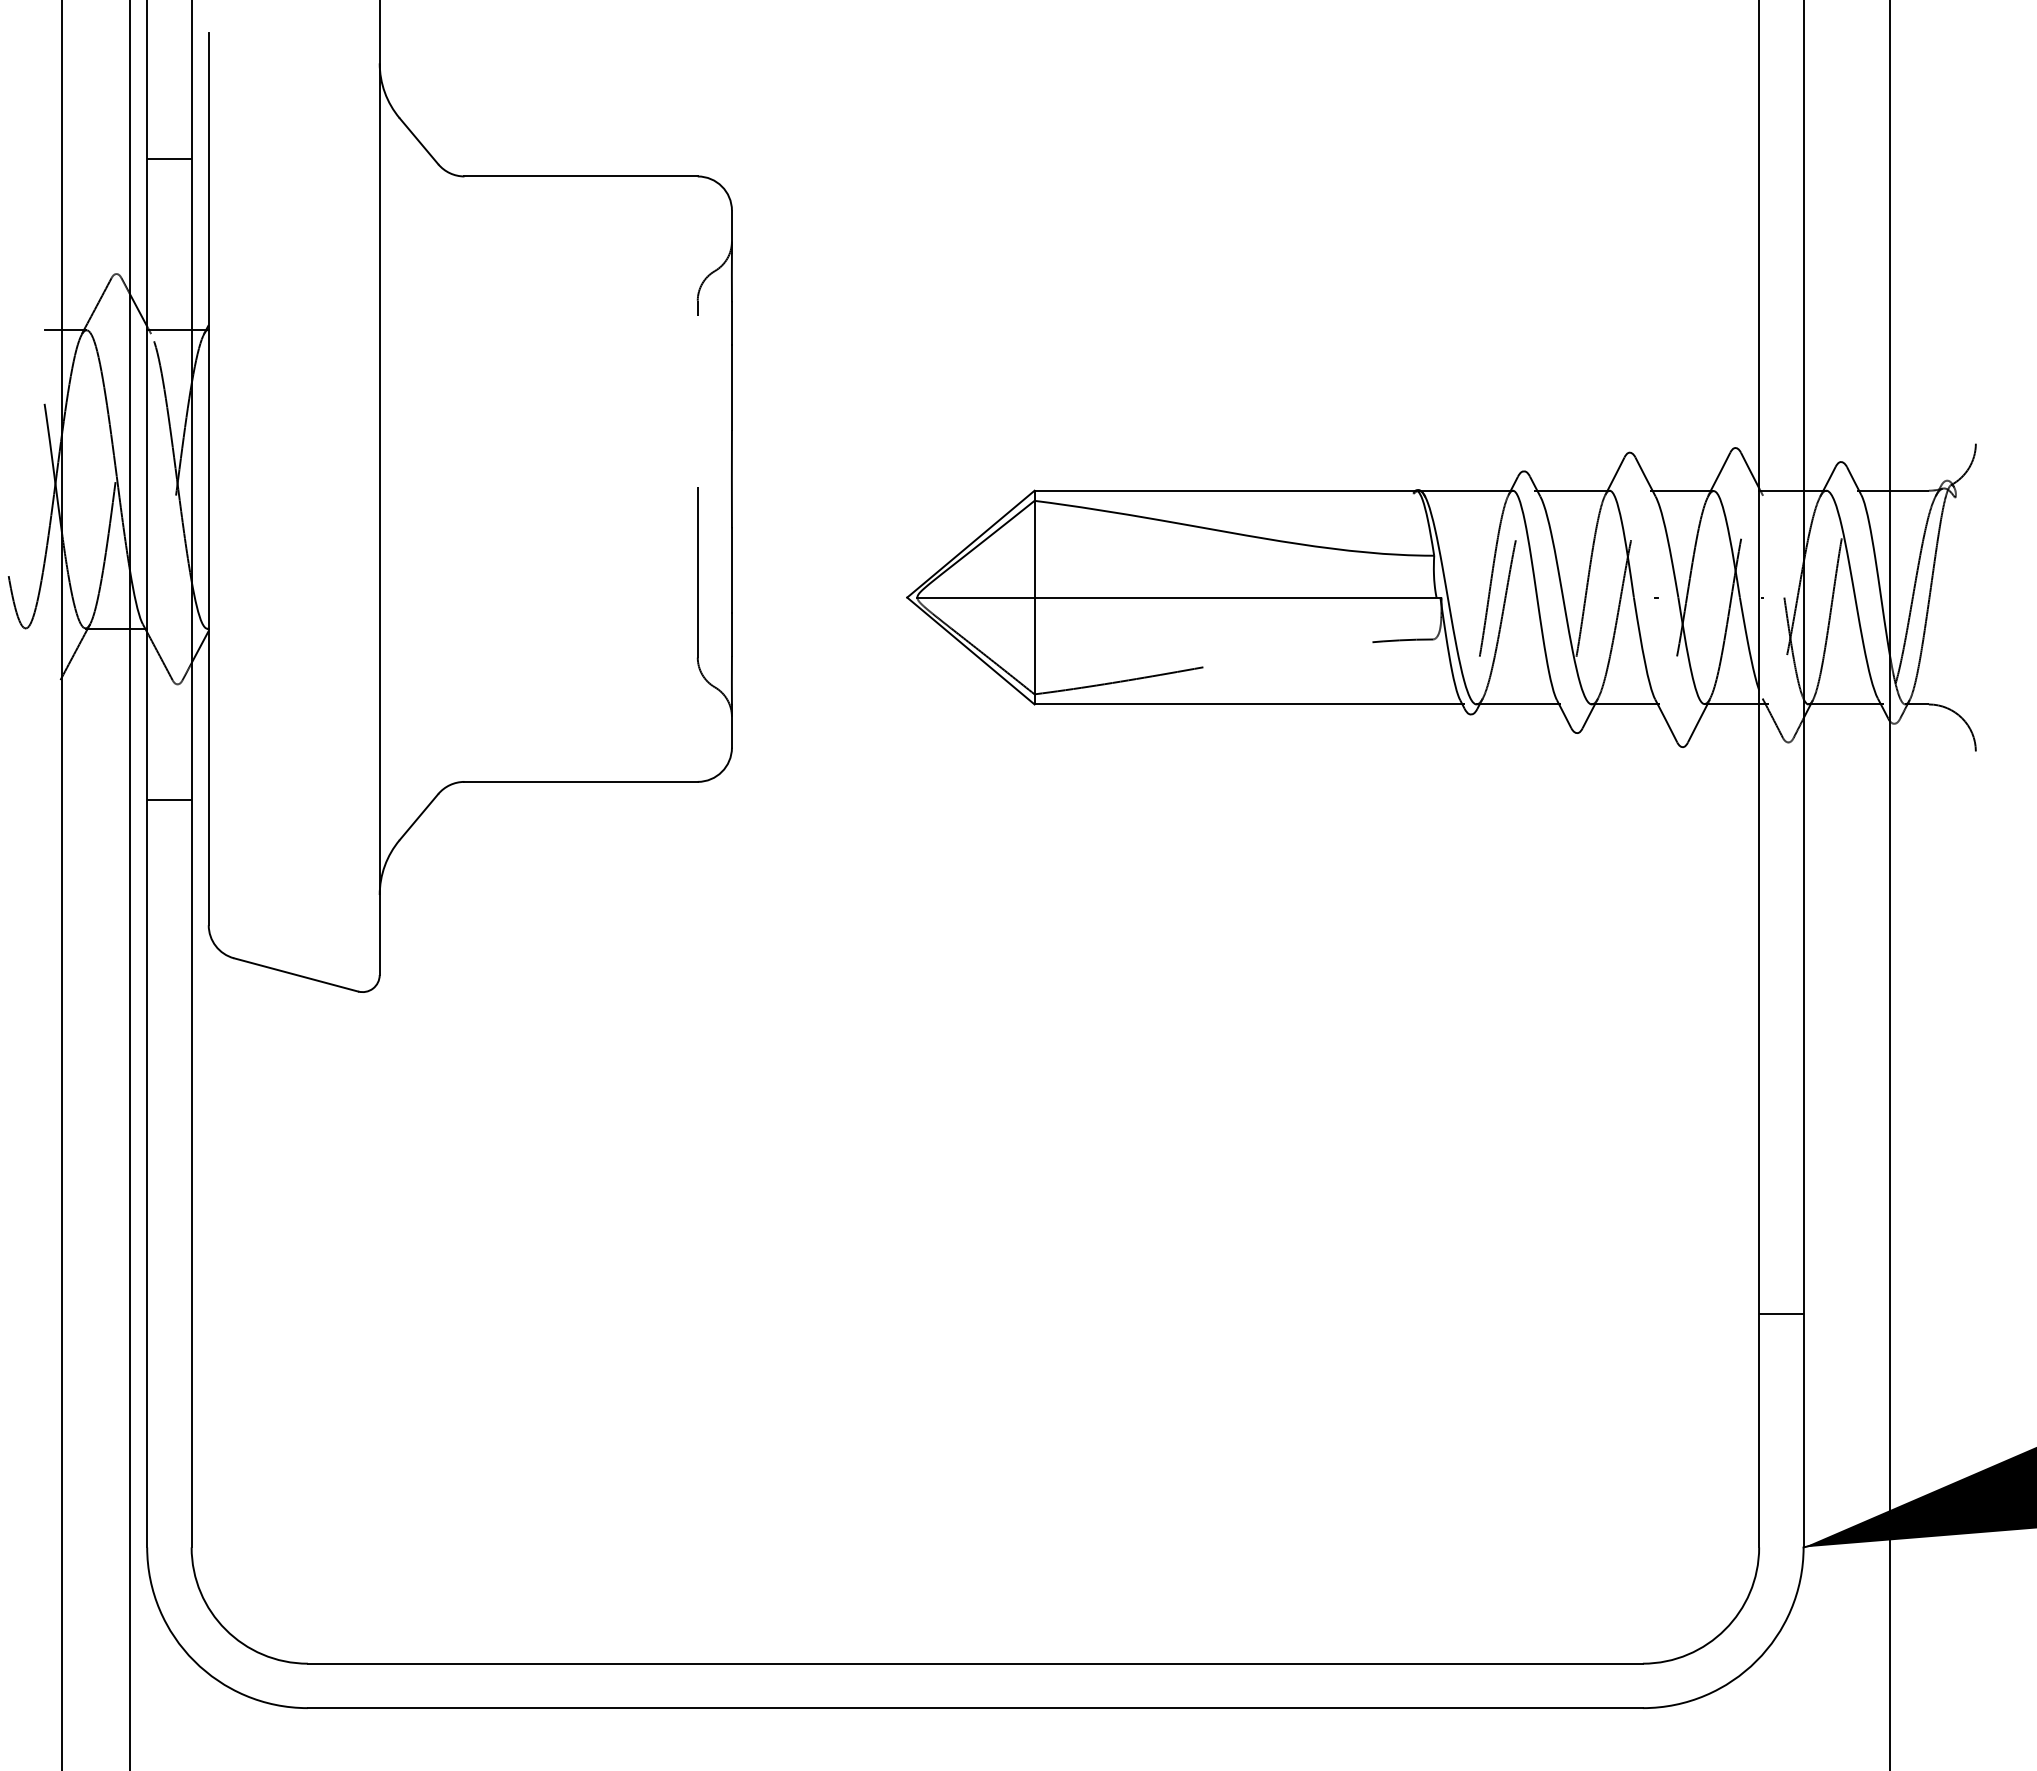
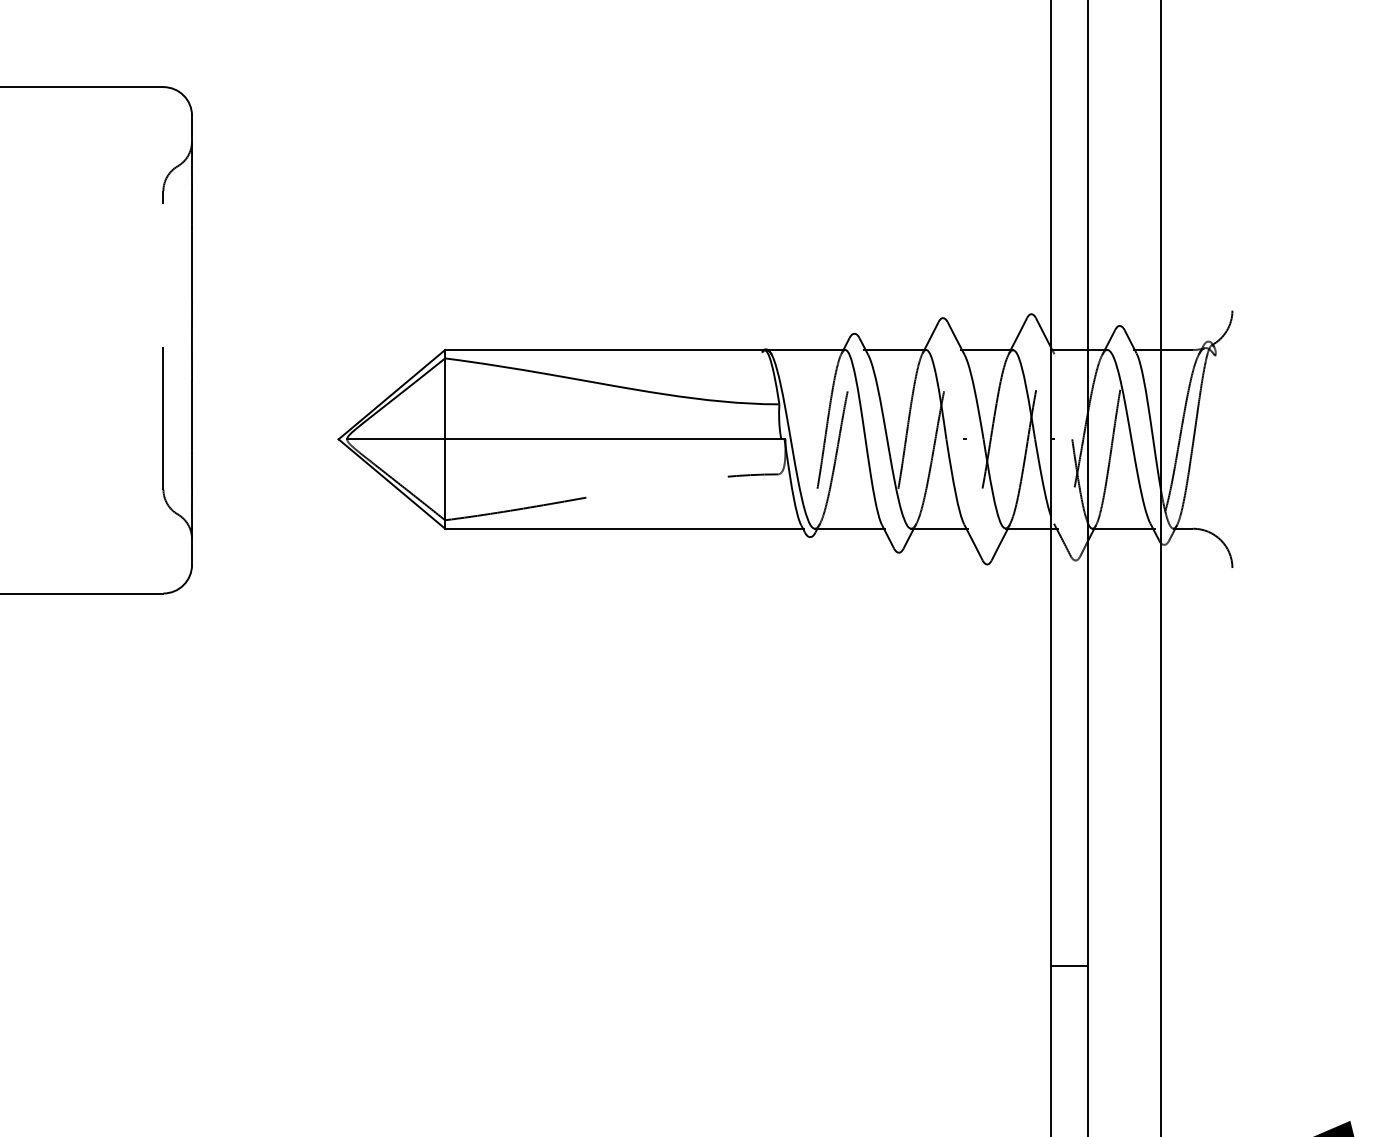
line: (1781, 1314) -> (1069, 966), moved

